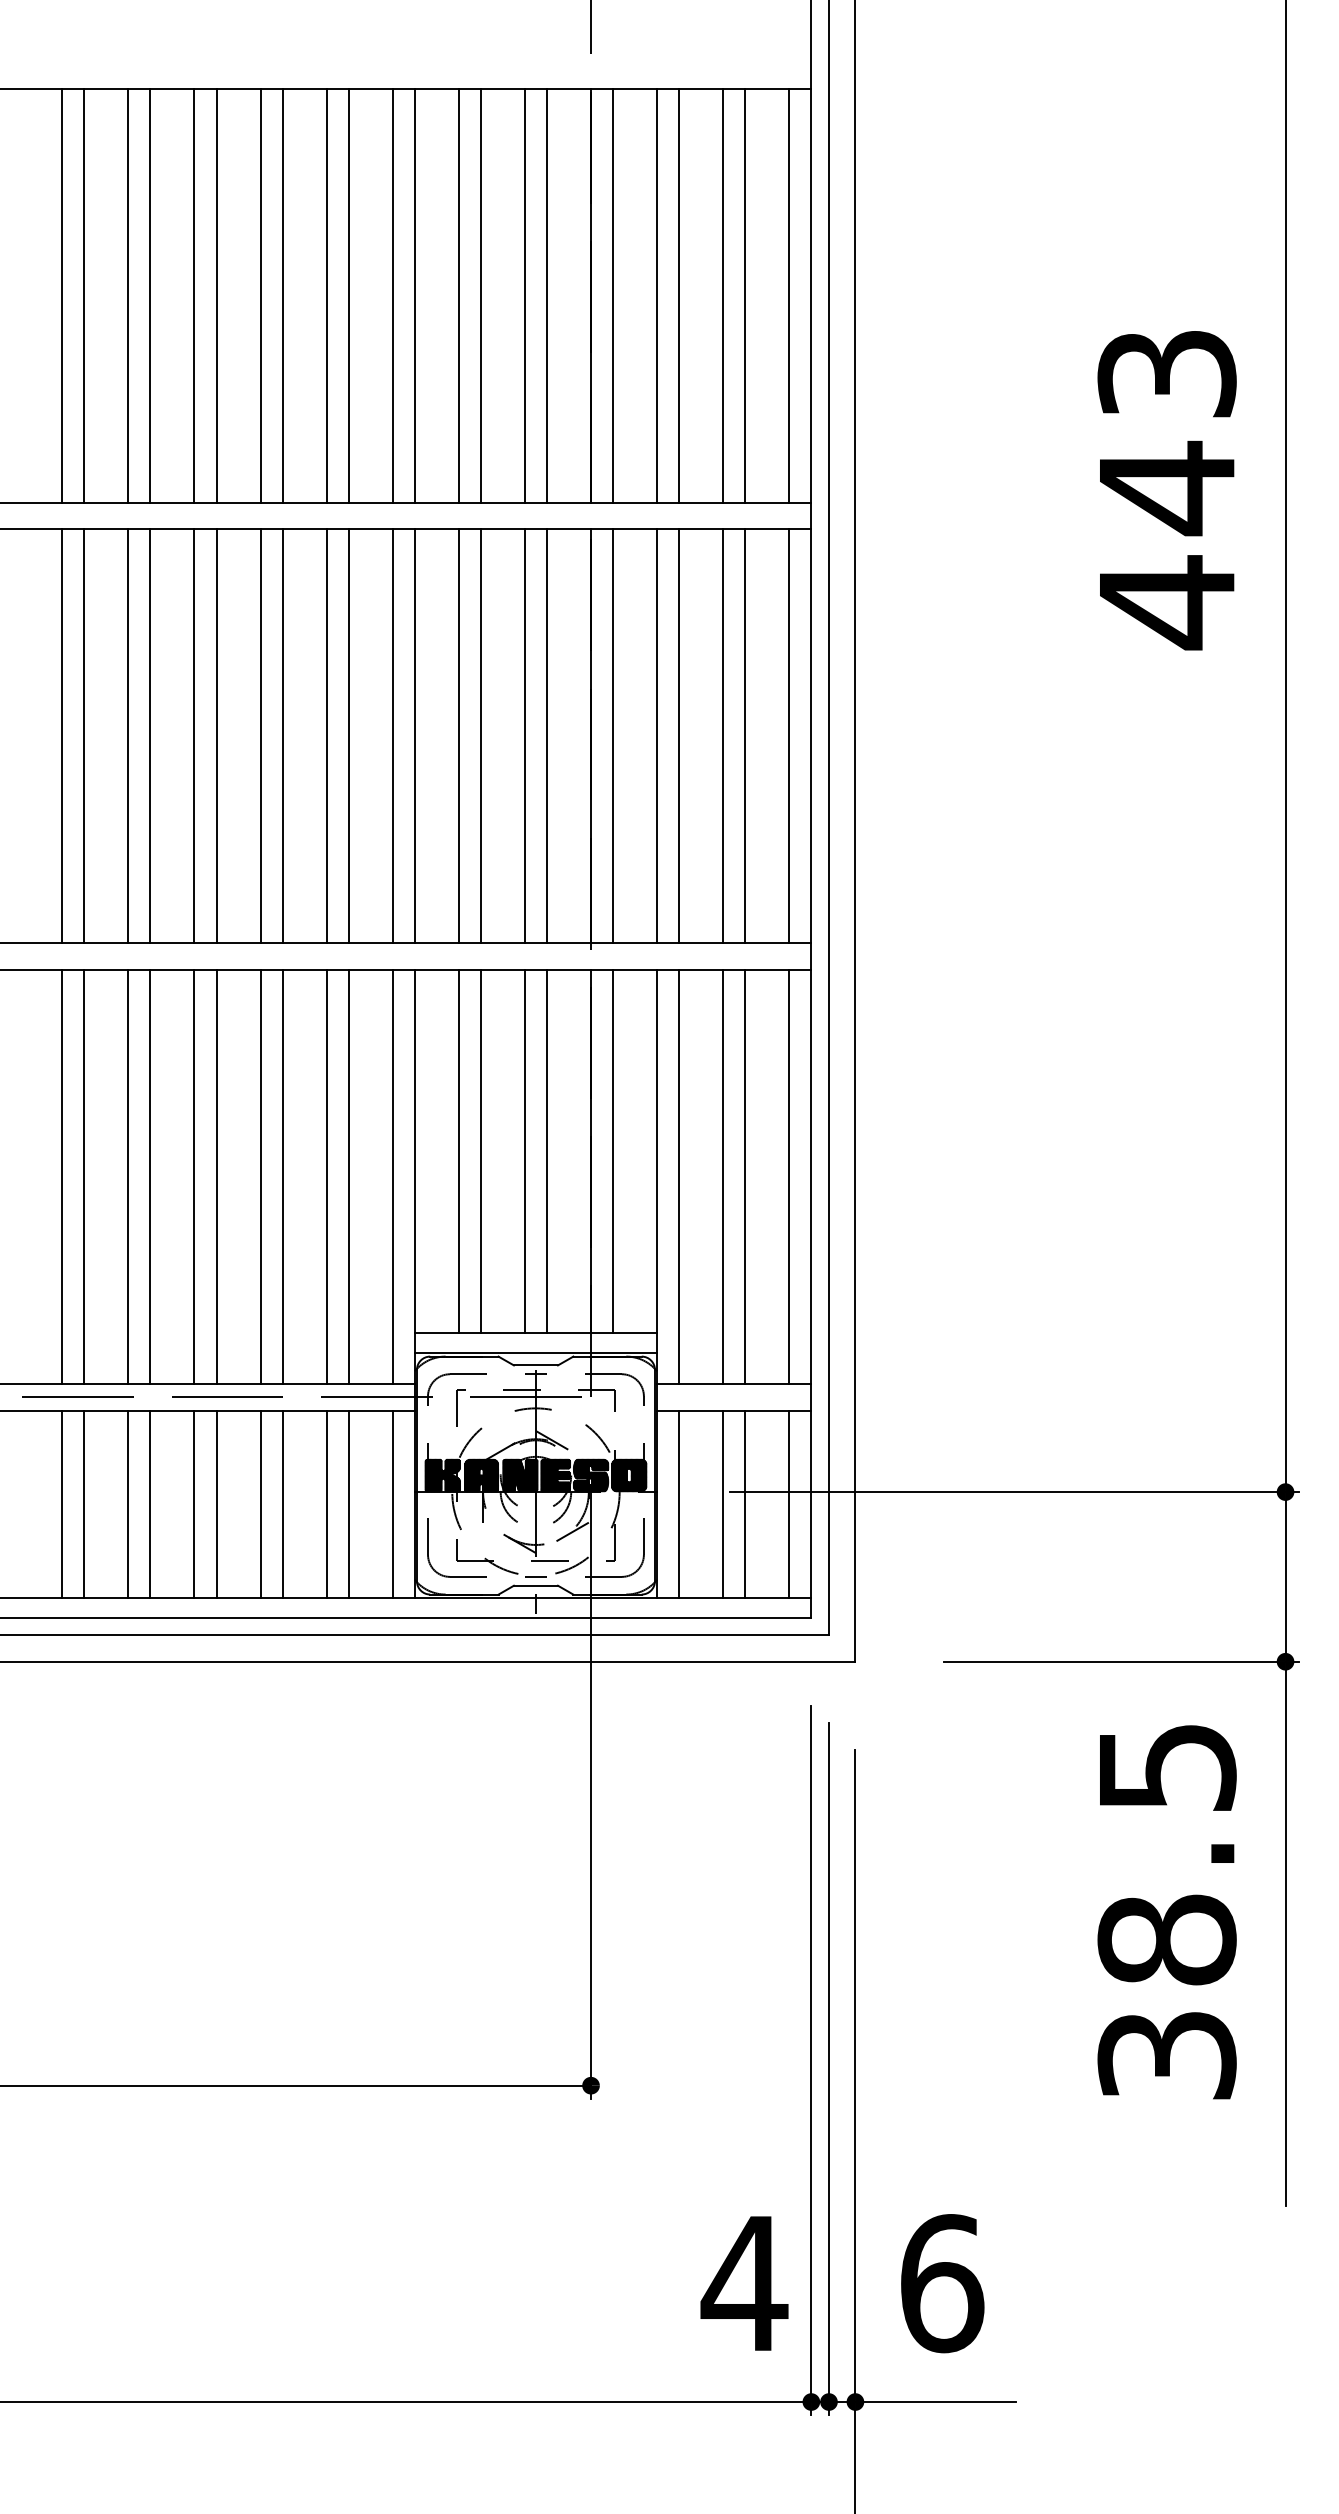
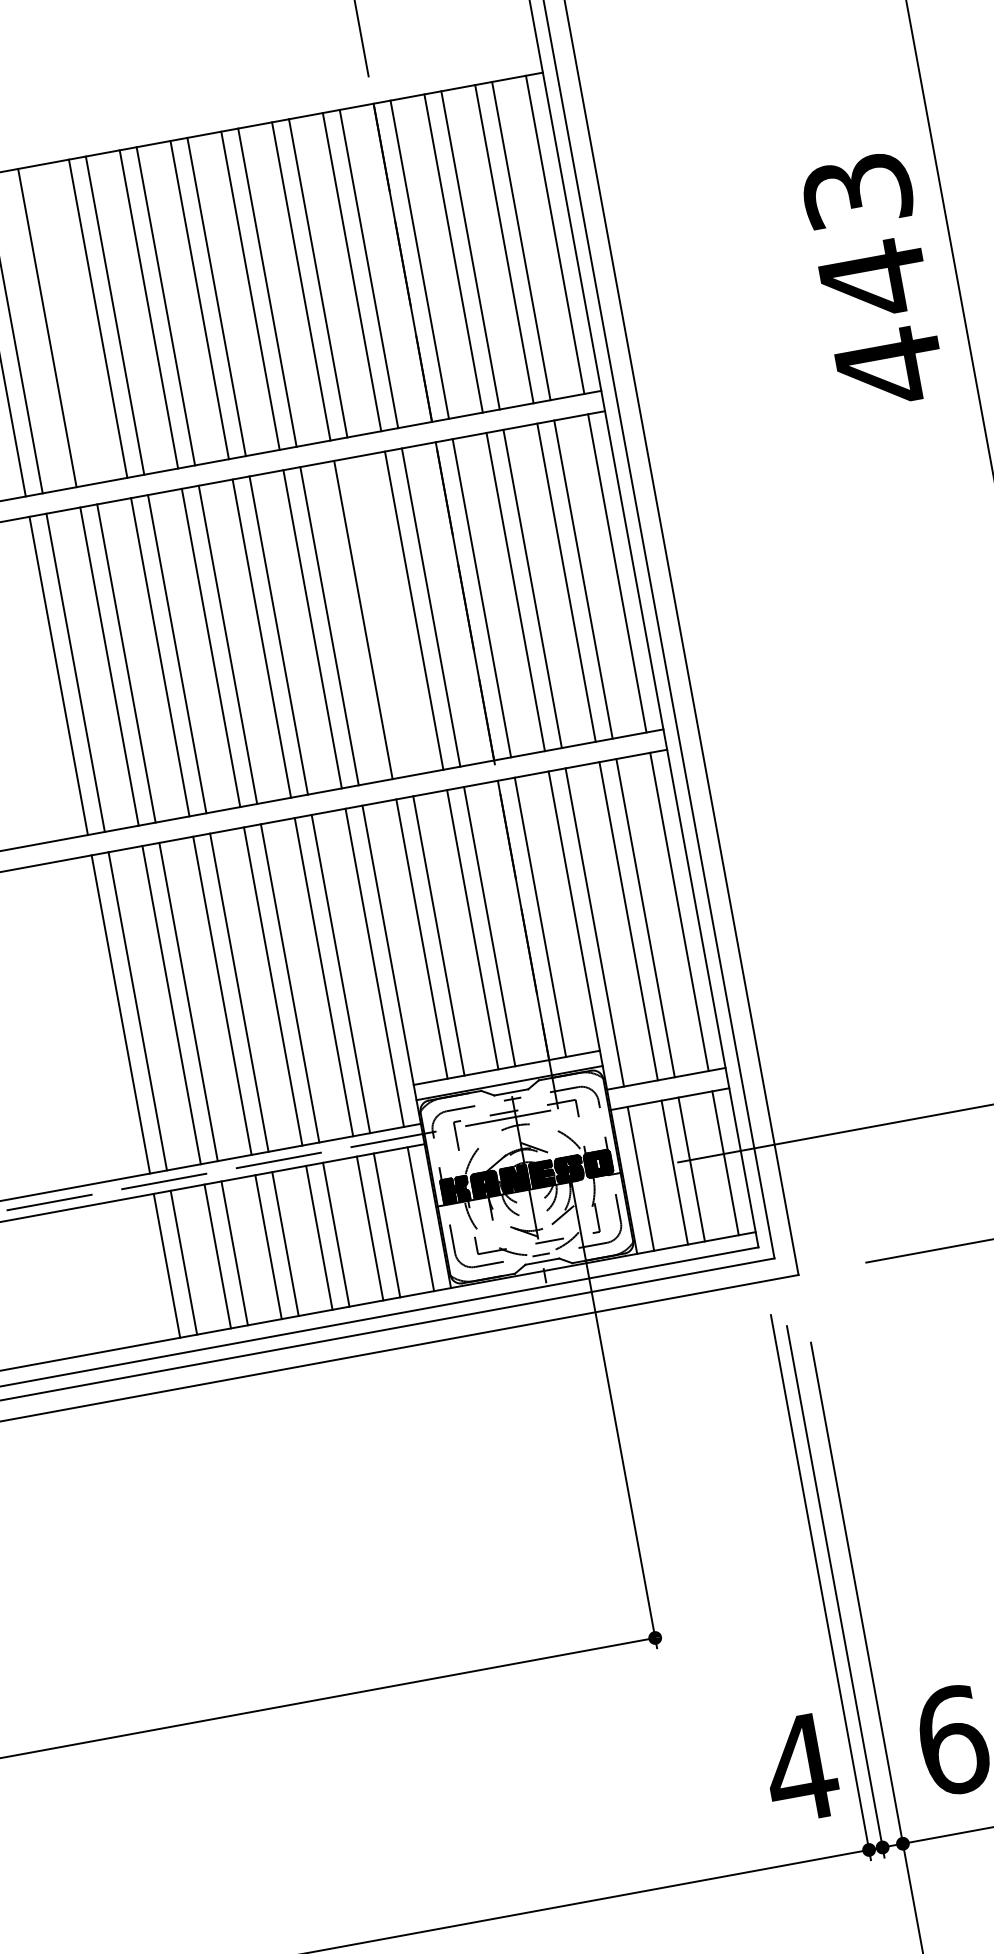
line: (150, 295) -> (64, 324), removed
text: (1166, 490) -> (873, 281), moved
line: (480, 736) -> (380, 617), removed

